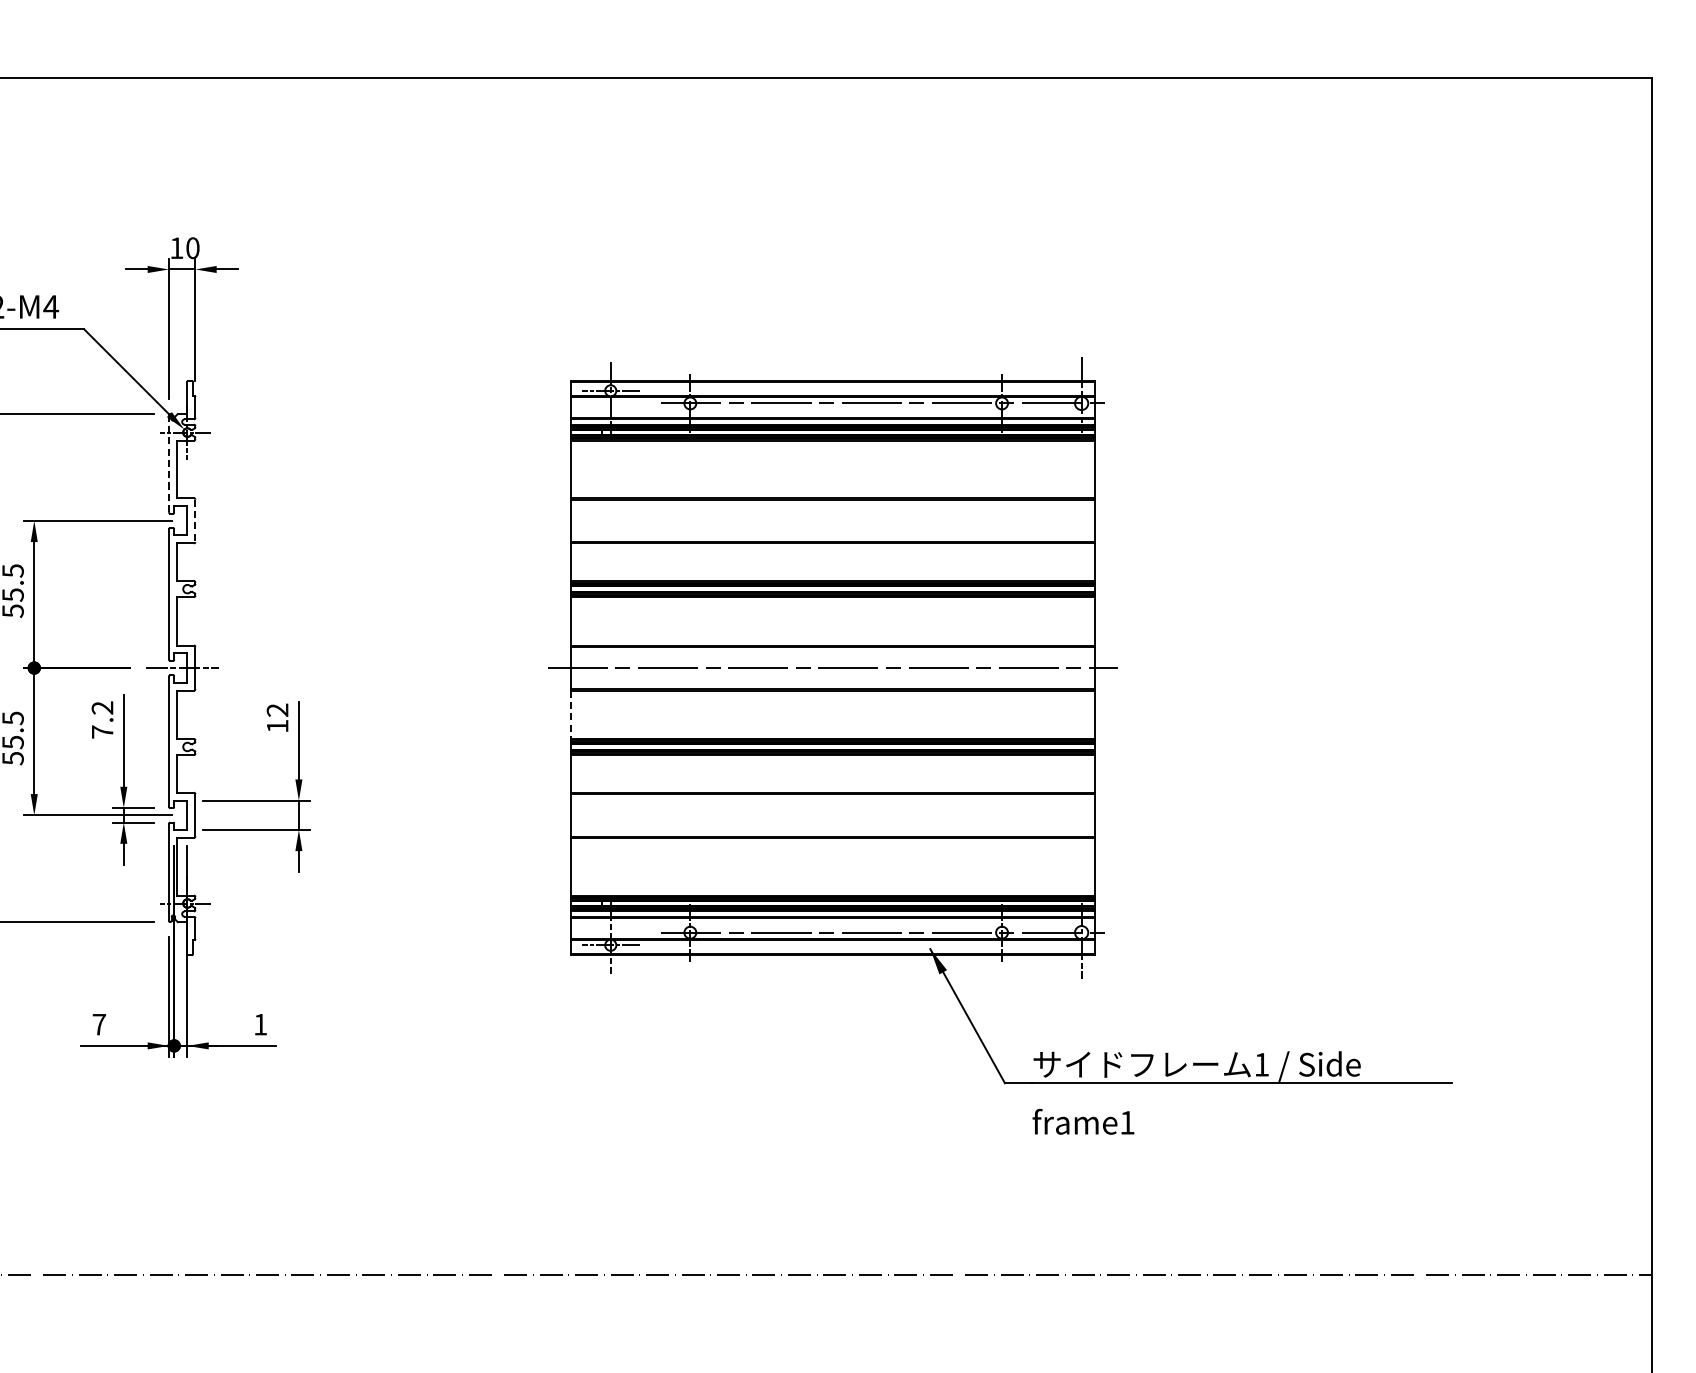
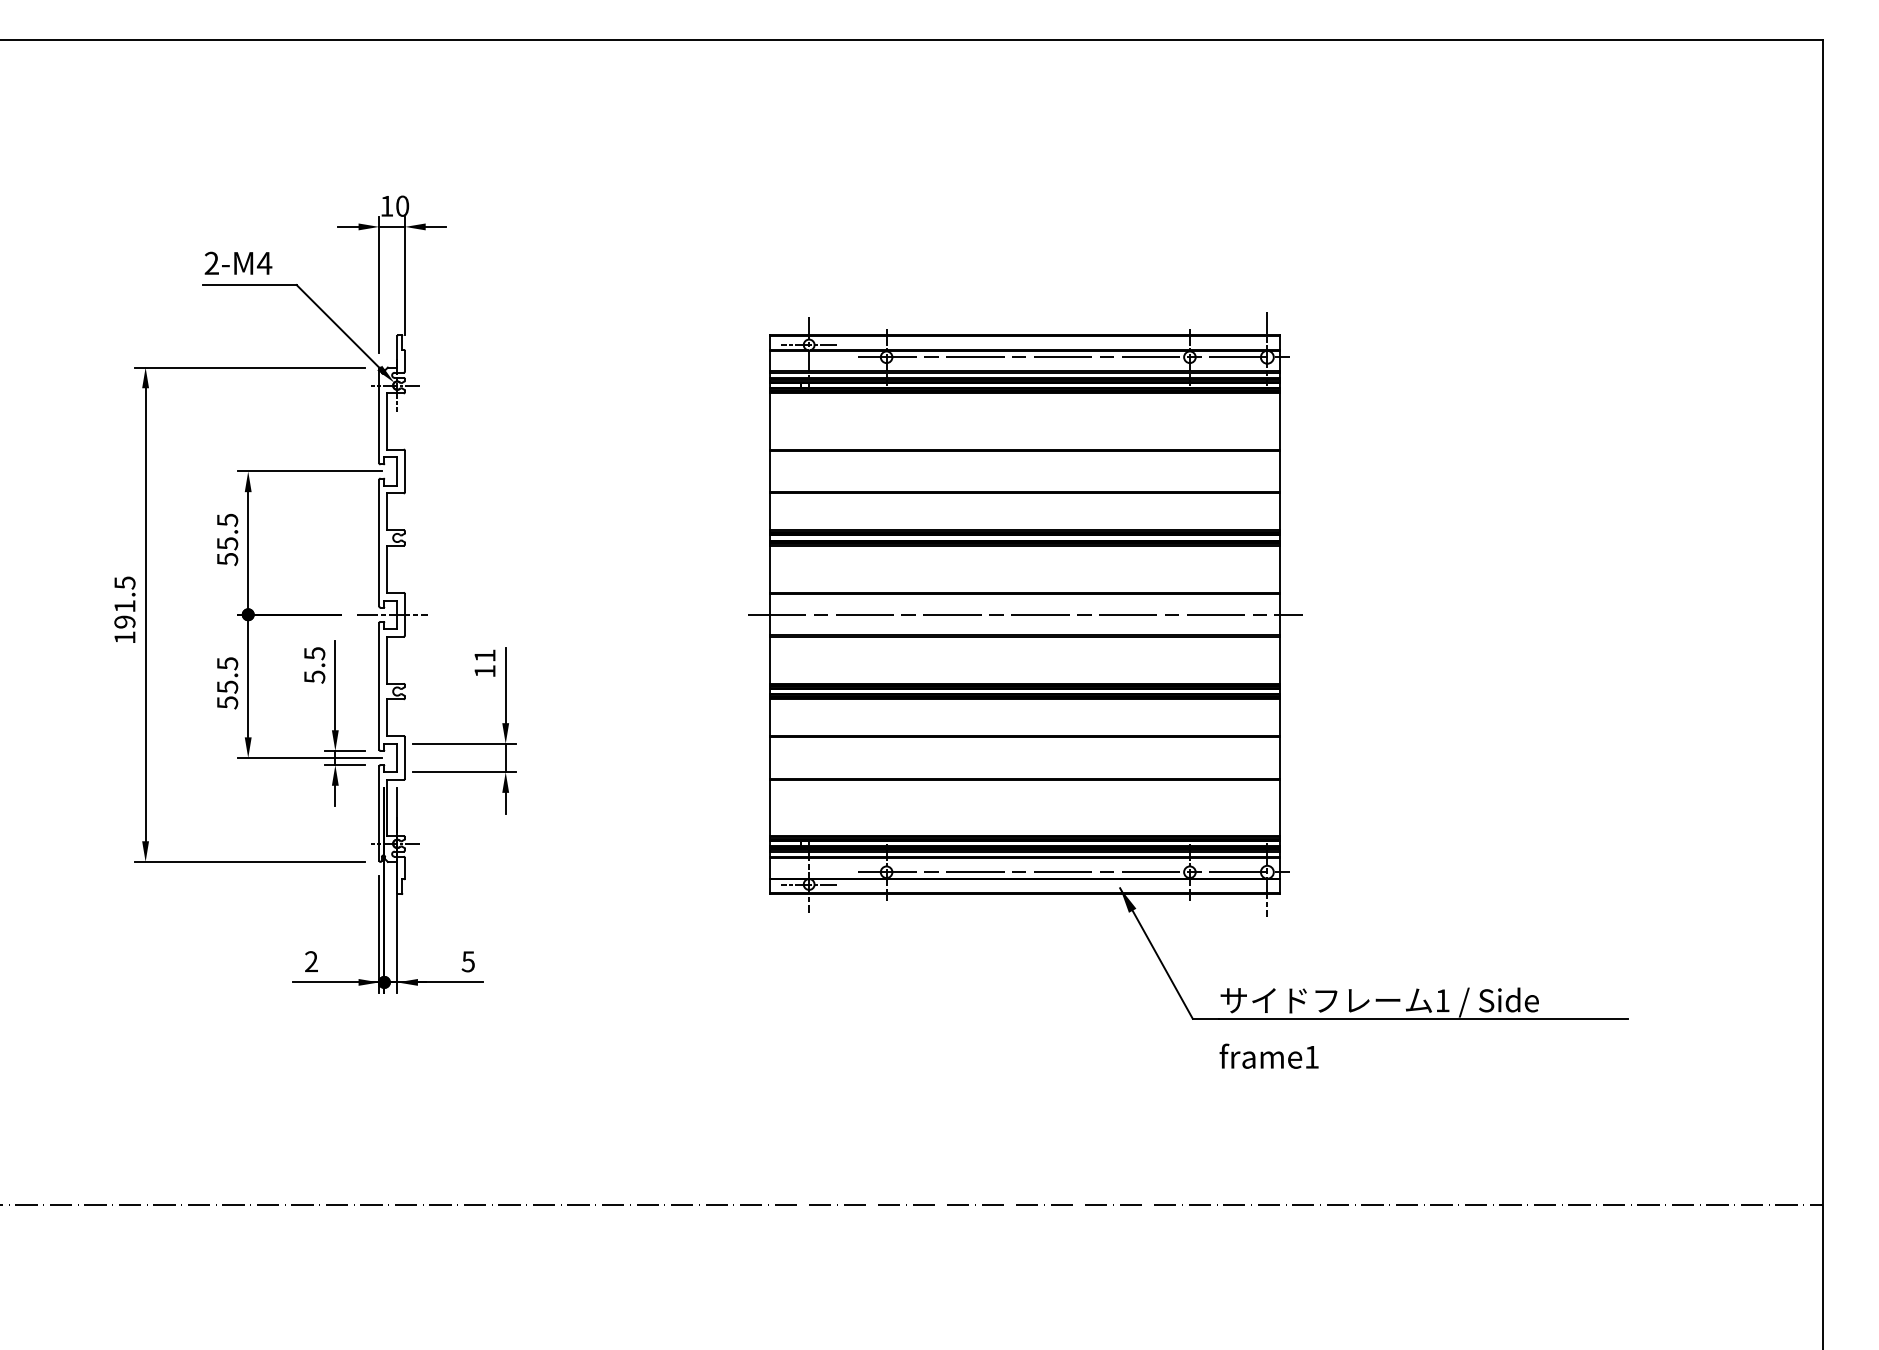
line: (169, 463) -> (379, 415), dashed -> solid
line: (195, 520) -> (405, 471), dashed -> solid
text: (277, 709) -> (484, 655), 12 -> 11
line: (571, 715) -> (770, 660), dashed -> solid
text: (102, 720) -> (314, 665), 7.2 -> 5.5
text: (99, 1024) -> (311, 961), 7 -> 2
text: (259, 1024) -> (467, 961), 1 -> 5

